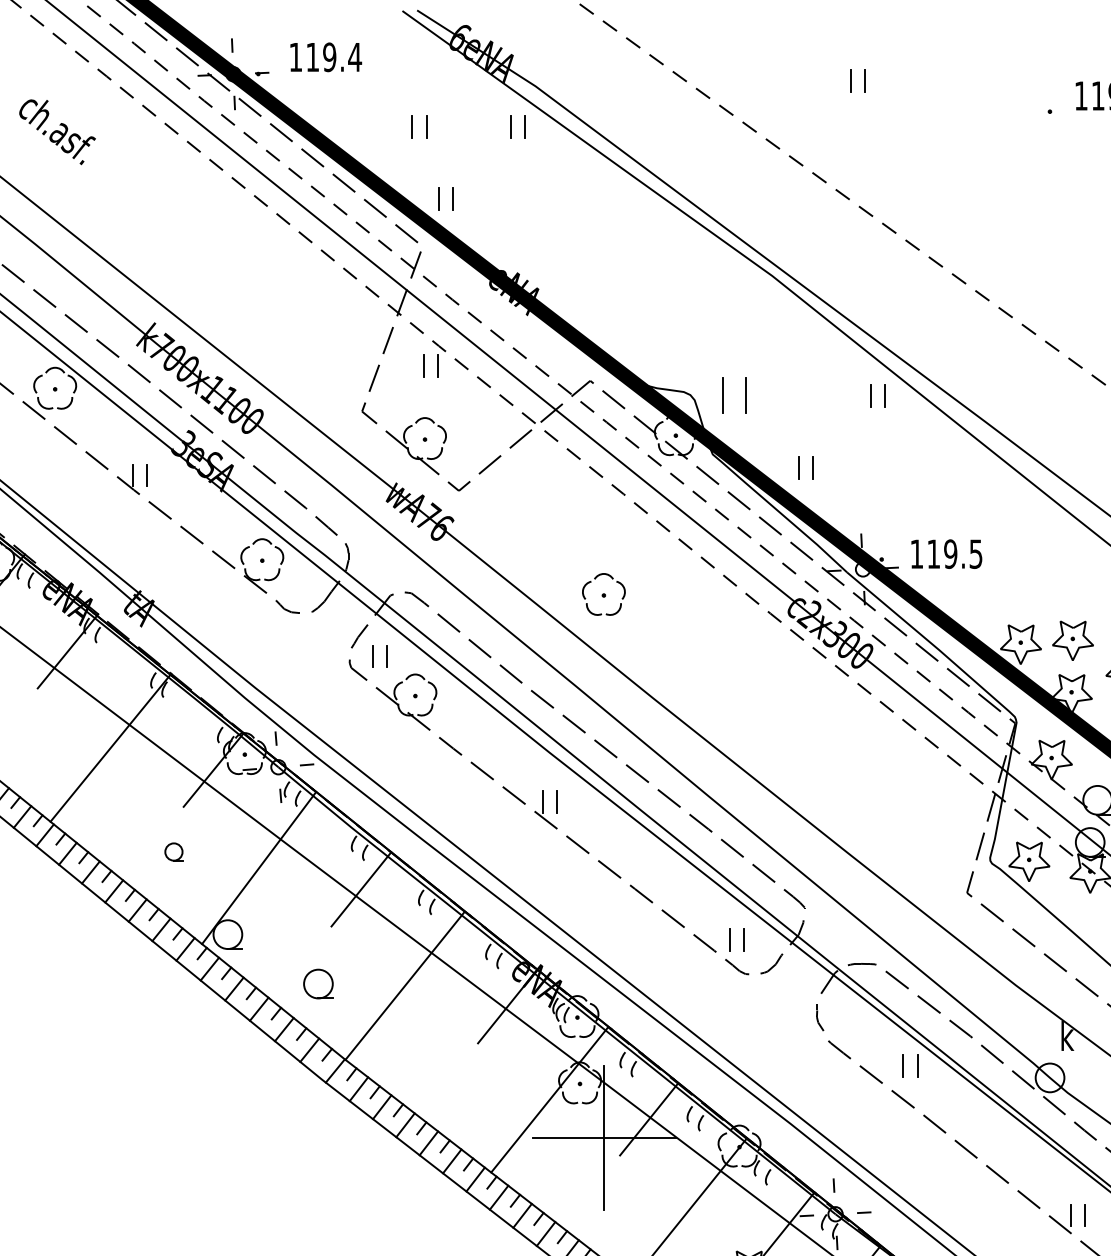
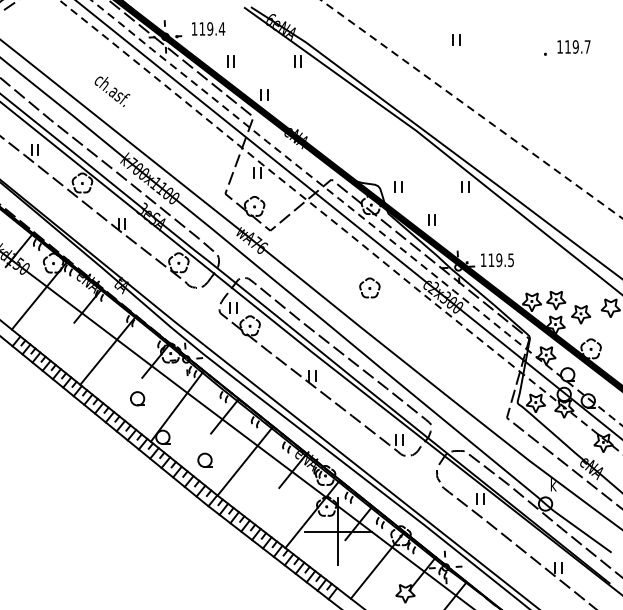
part: (418, 127) -> (230, 61), moved
text: (57, 131) -> (112, 91), moved
part: (734, 395) -> (398, 186), size x0.62
part: (603, 593) -> (369, 287), moved
circle: (173, 851) -> (137, 398), size x1.67

